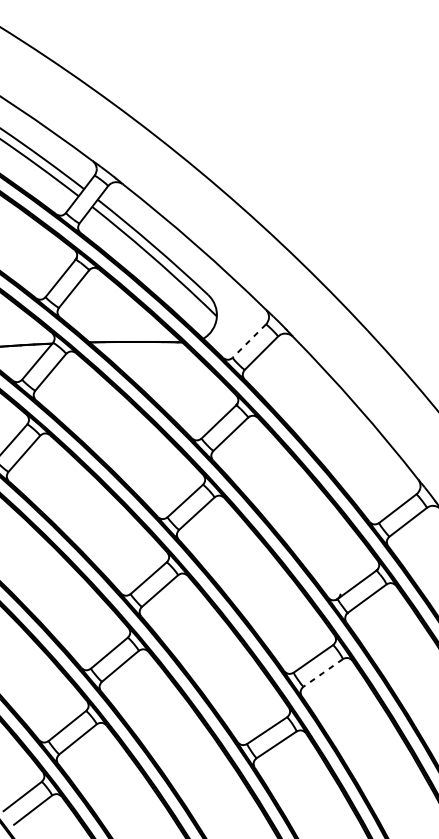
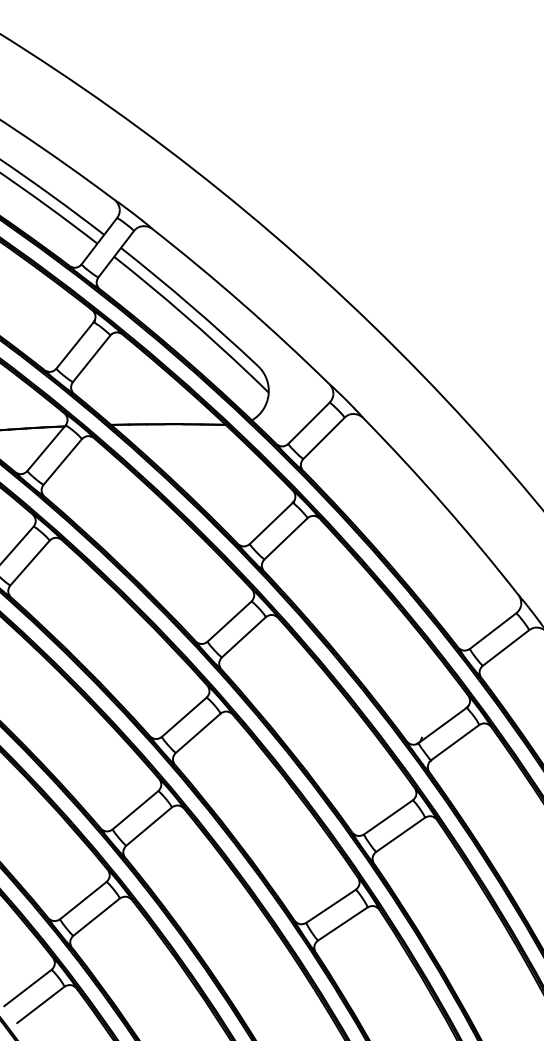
line: (248, 341) -> (308, 423), dashed -> solid
line: (323, 672) -> (400, 834), dashed -> solid

